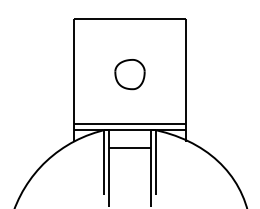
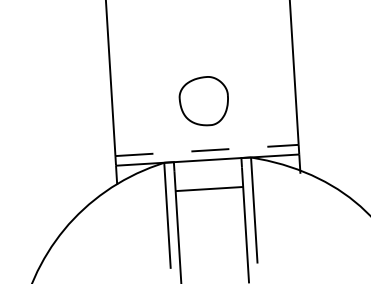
part: (129, 74) -> (203, 101), moved
line: (130, 124) -> (207, 150), solid -> dashed

